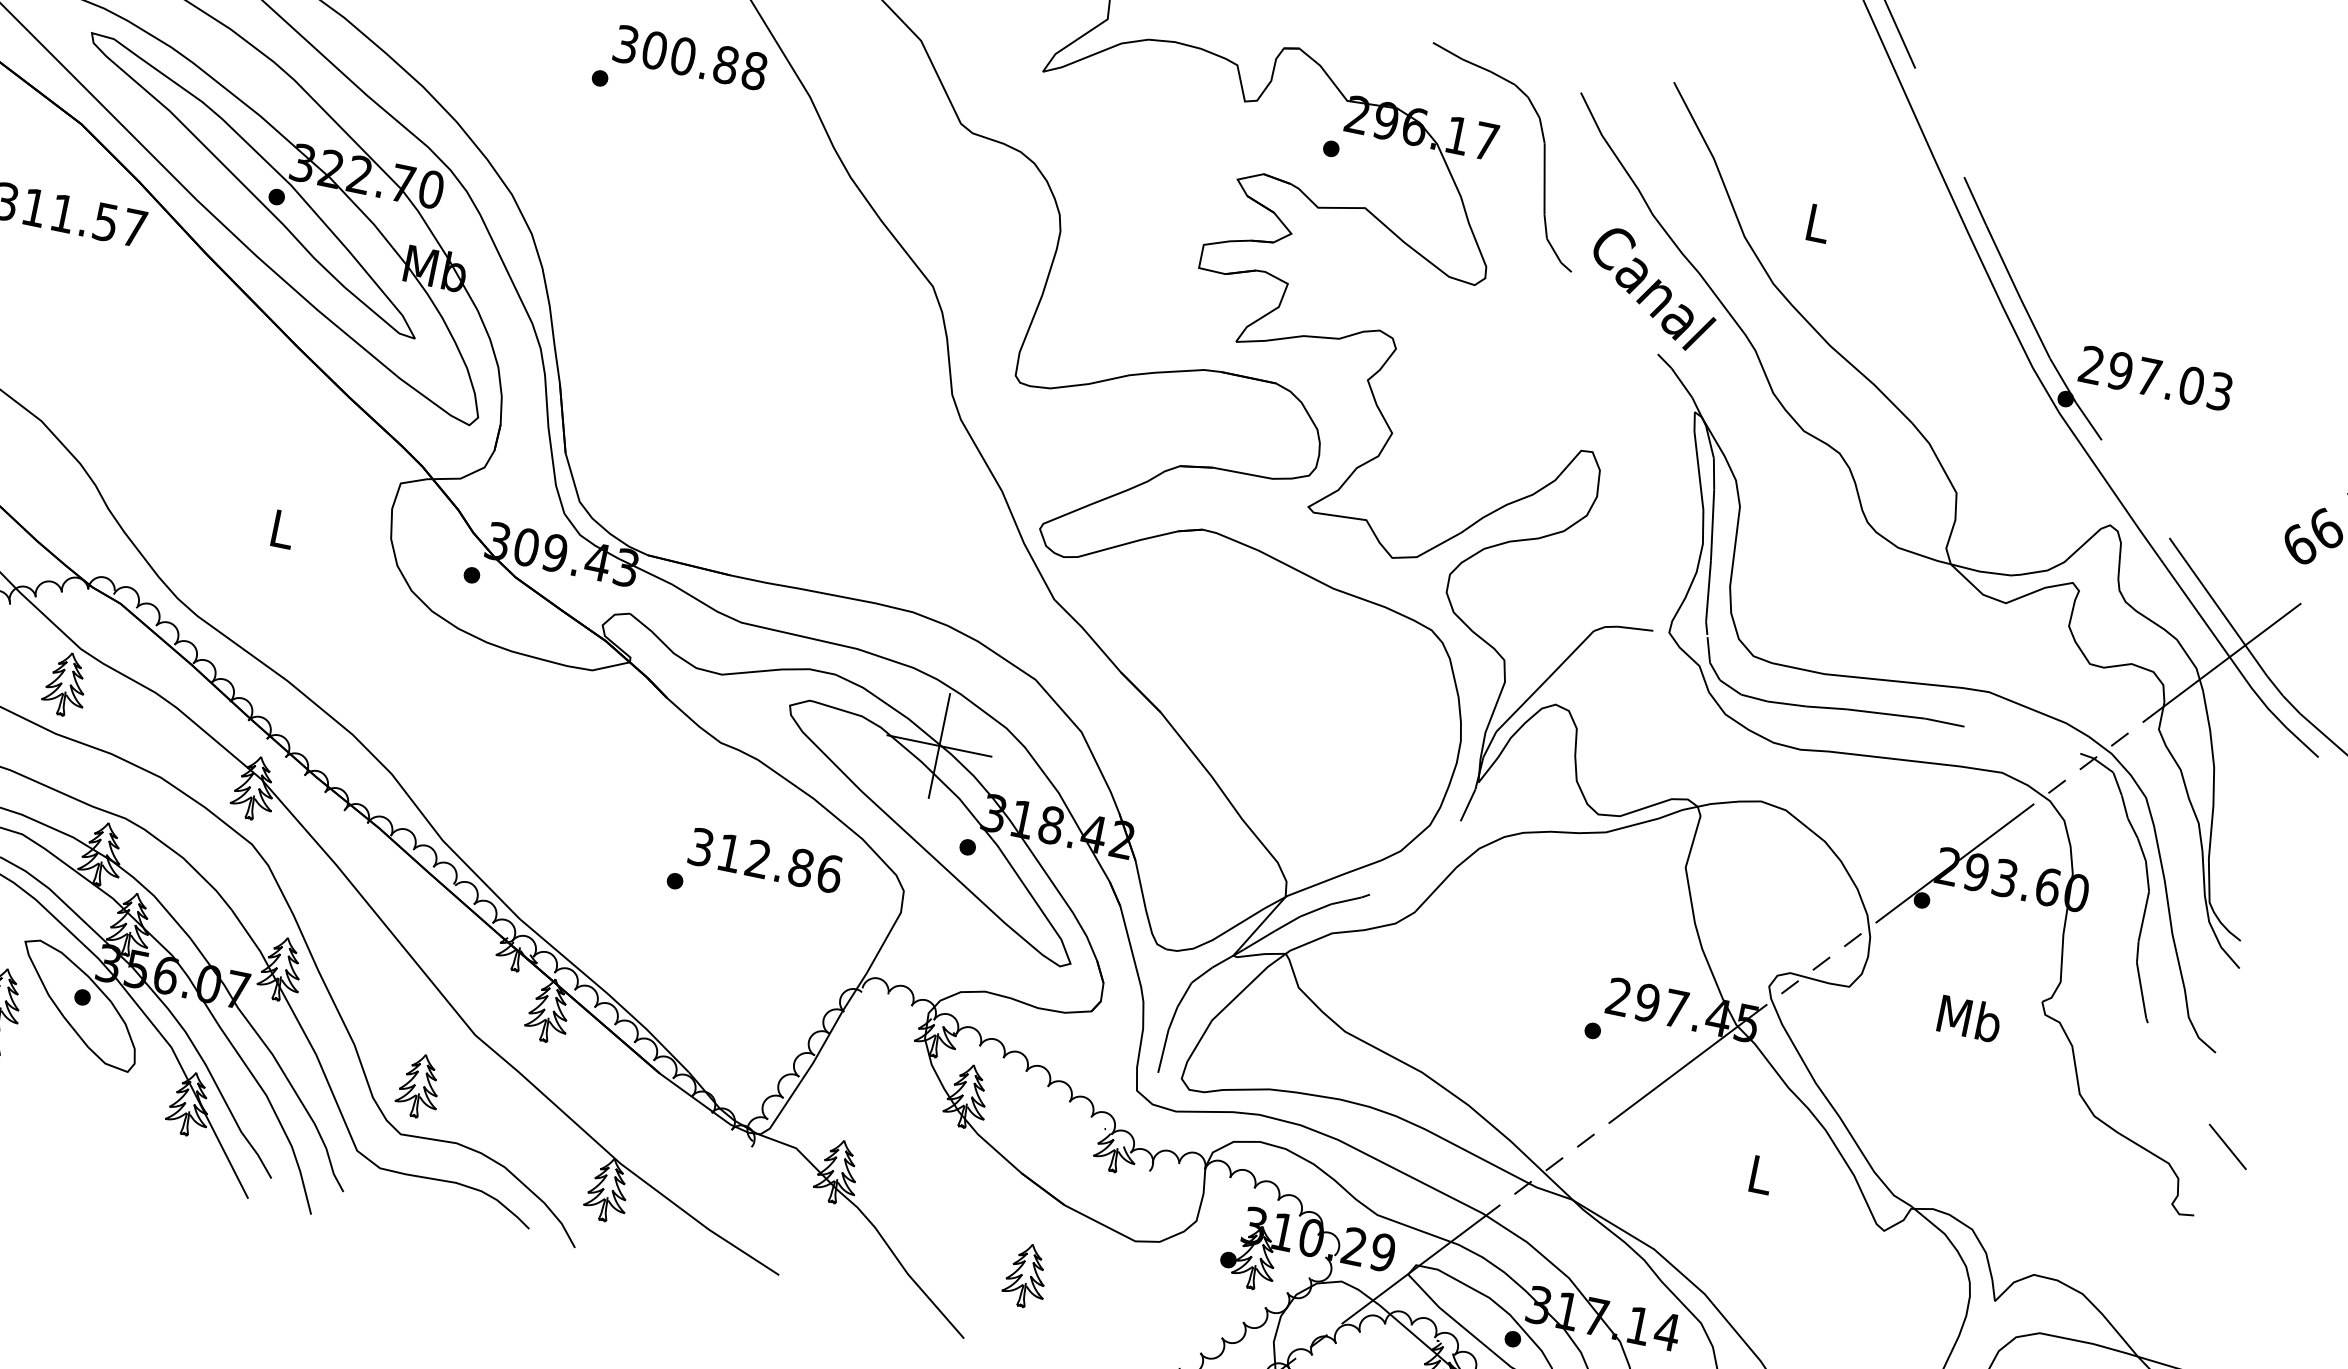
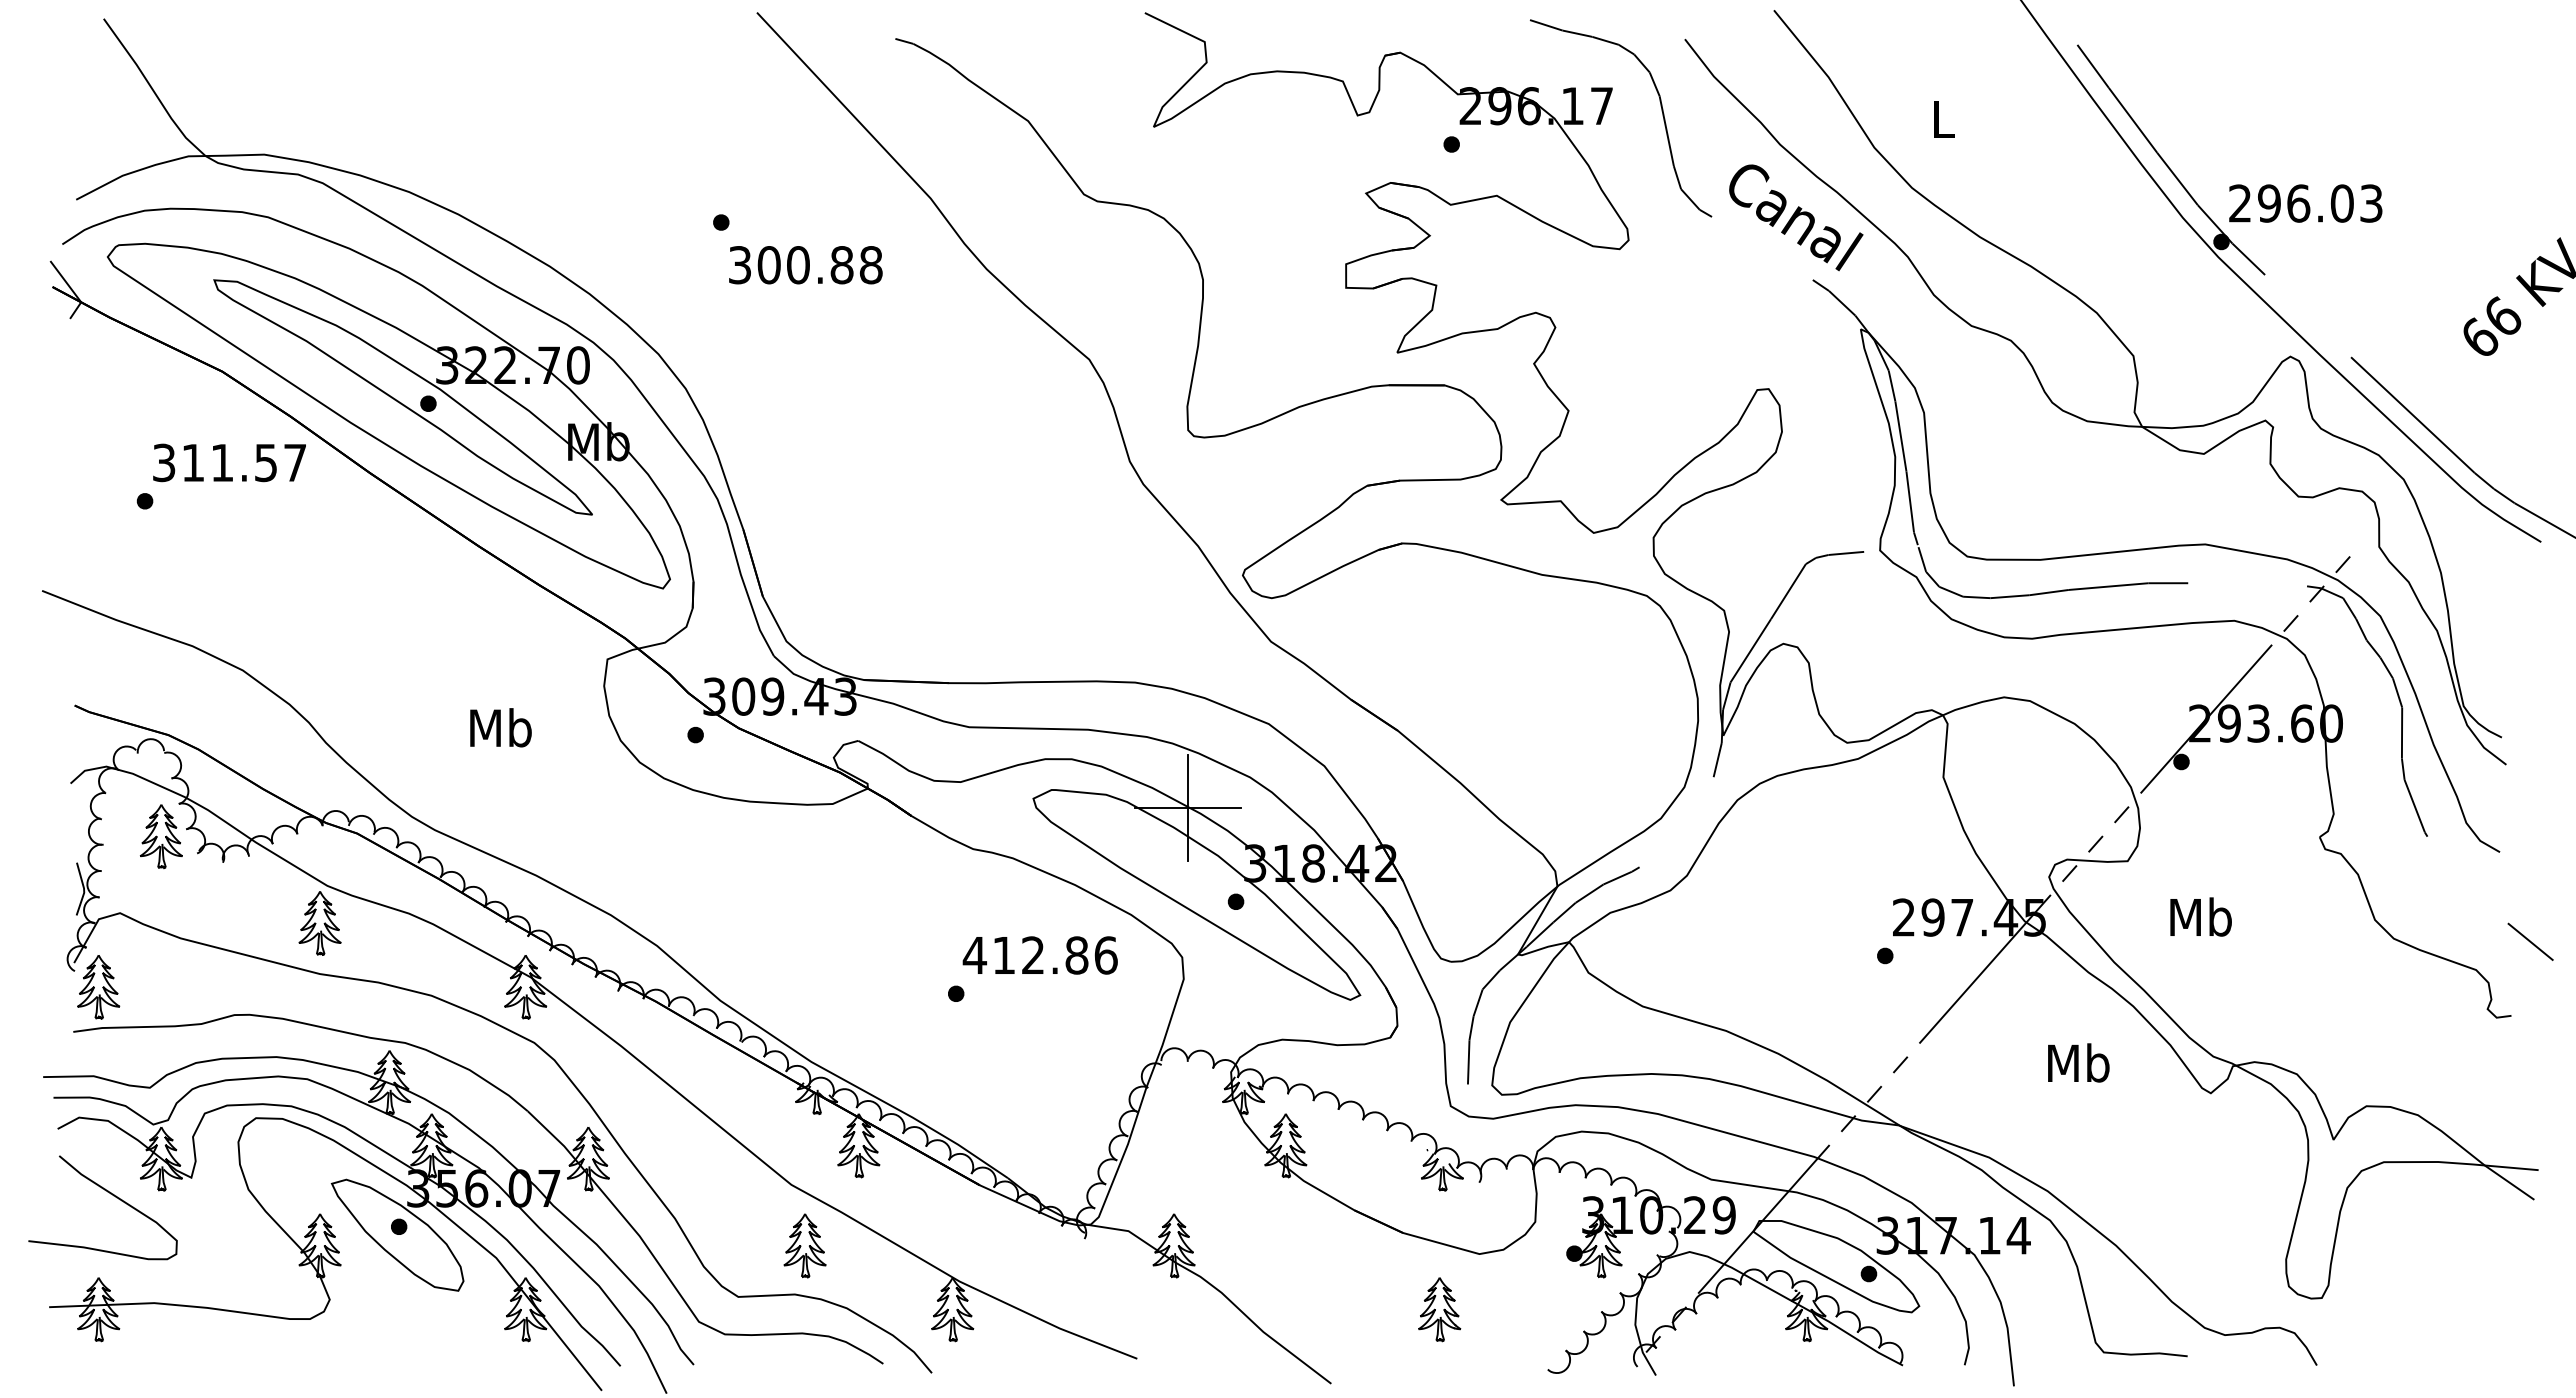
text: (690, 58) -> (805, 265), moved
text: (2148, 376) -> (2298, 203), 297.03 -> 296.03
text: (282, 528) -> (500, 727), L -> Mb
line: (2221, 662) -> (2427, 468), removed
text: (700, 847) -> (974, 955), 312.86 -> 412.86
text: (1969, 1017) -> (2200, 916), moved
part: (419, 1085) -> (804, 1245), moved
text: (1760, 1174) -> (2078, 1062), L -> Mb
part: (1026, 1275) -> (1439, 1309), moved

